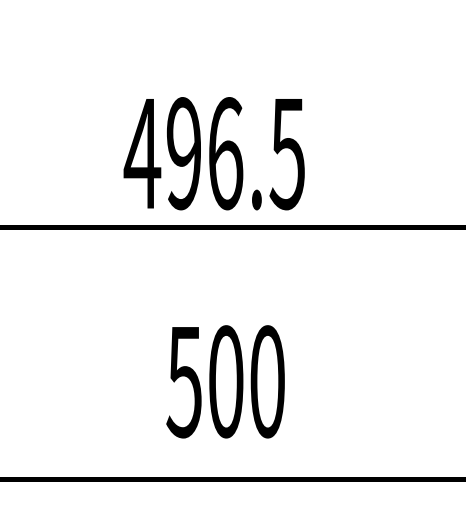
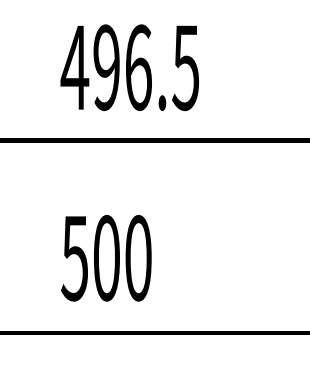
text: (213, 153) -> (129, 67), moved
text: (225, 381) -> (106, 258), moved

